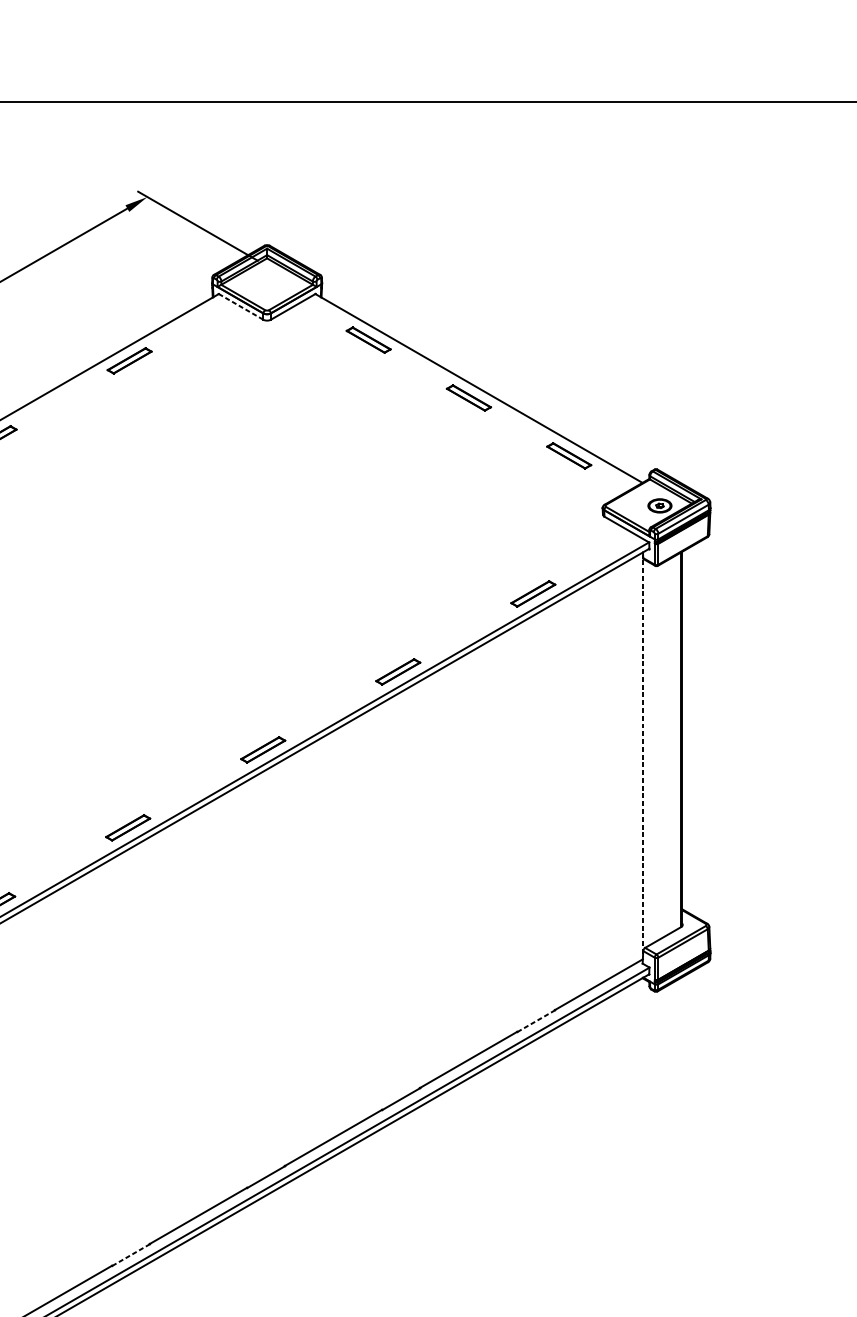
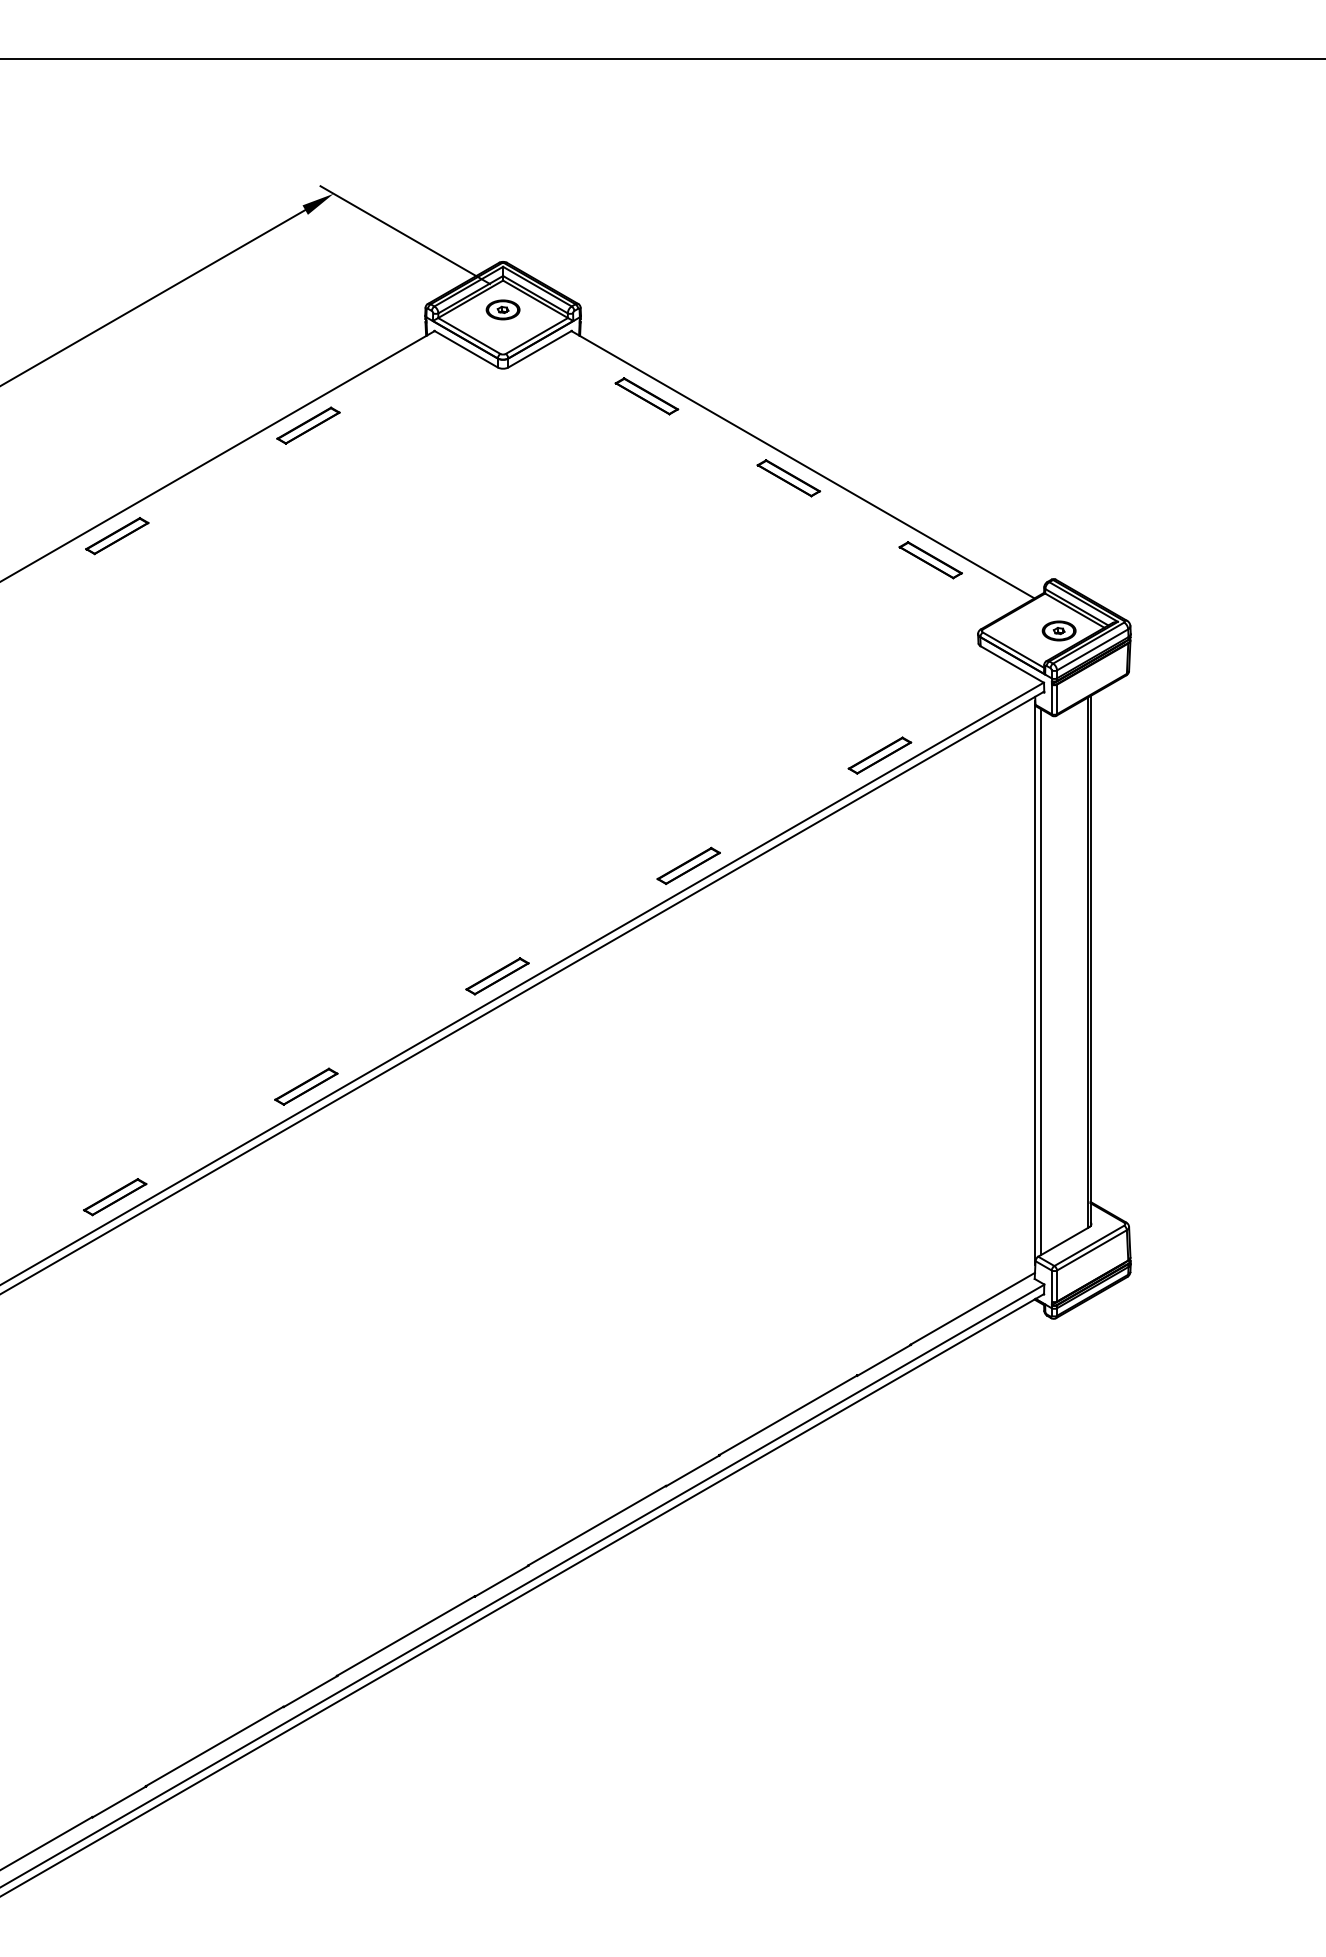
part: (266, 278) -> (502, 309), added
line: (241, 307) -> (466, 349), dashed -> solid
line: (646, 753) -> (1040, 981), added
line: (643, 754) -> (1035, 982), dashed -> solid
line: (535, 1021) -> (883, 1360), dashed -> solid
line: (131, 1255) -> (310, 1691), dashed -> solid

